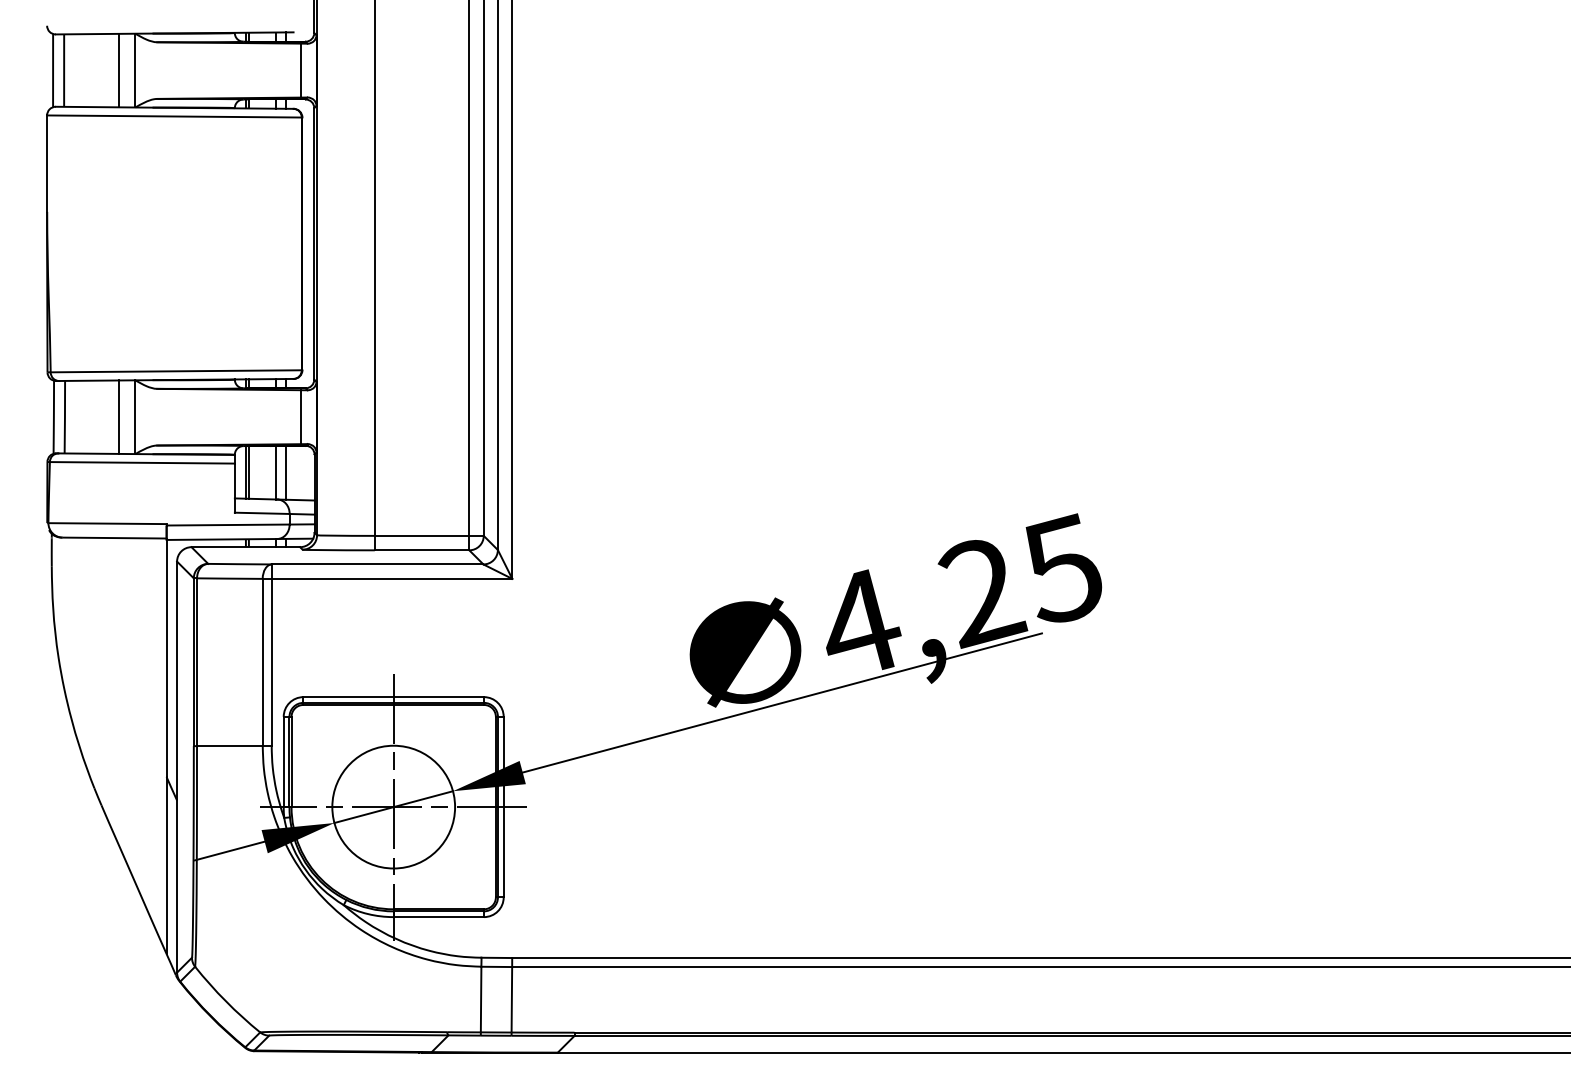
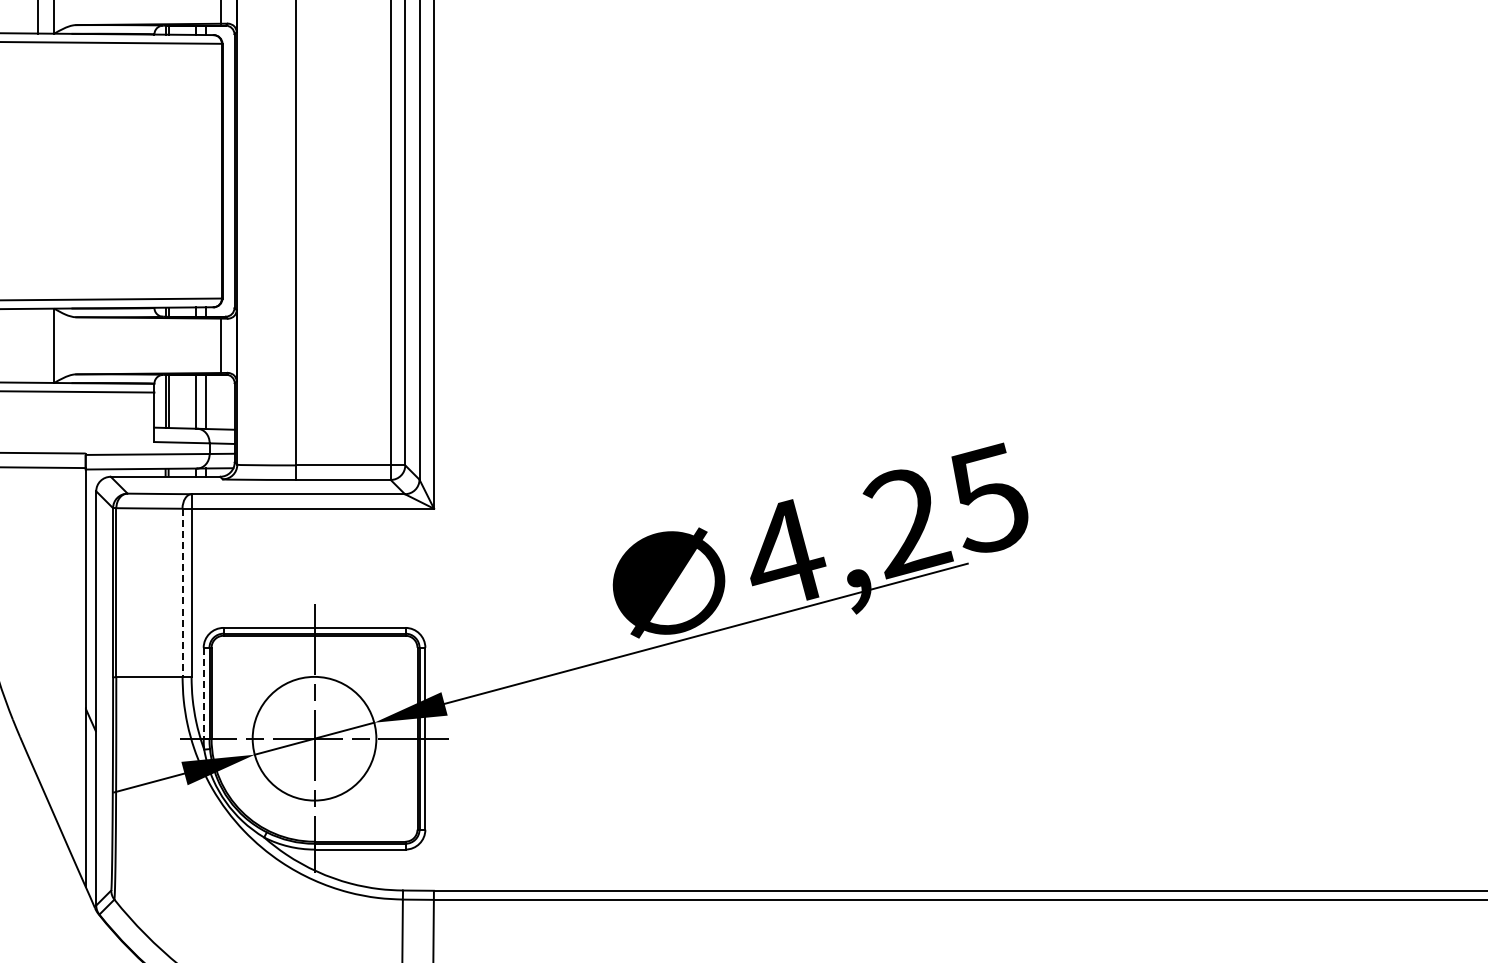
line: (119, 416) -> (38, 345), removed
line: (262, 662) -> (182, 593), solid -> dashed
line: (283, 762) -> (203, 693), solid -> dashed

